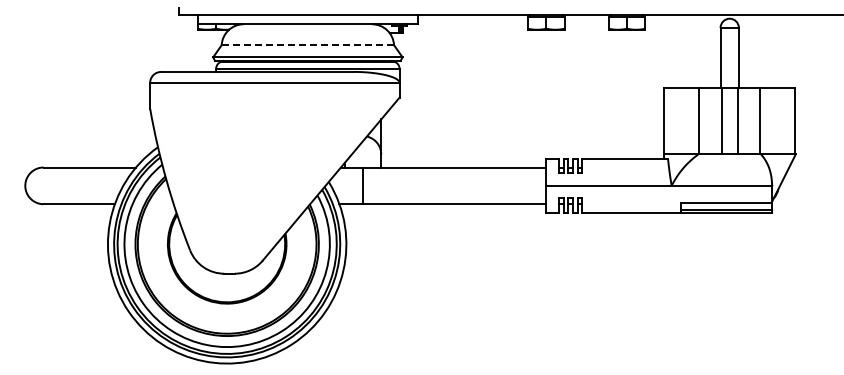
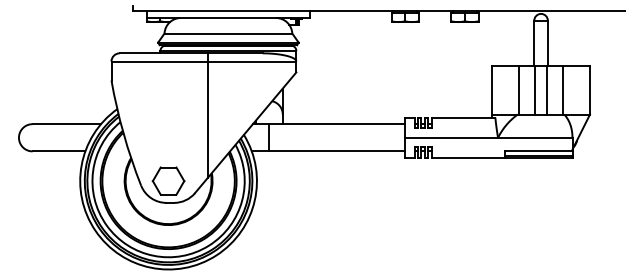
line: (308, 45) -> (228, 33), dashed -> solid
line: (280, 155) -> (208, 115), added
part: (226, 244) -> (168, 181), added

